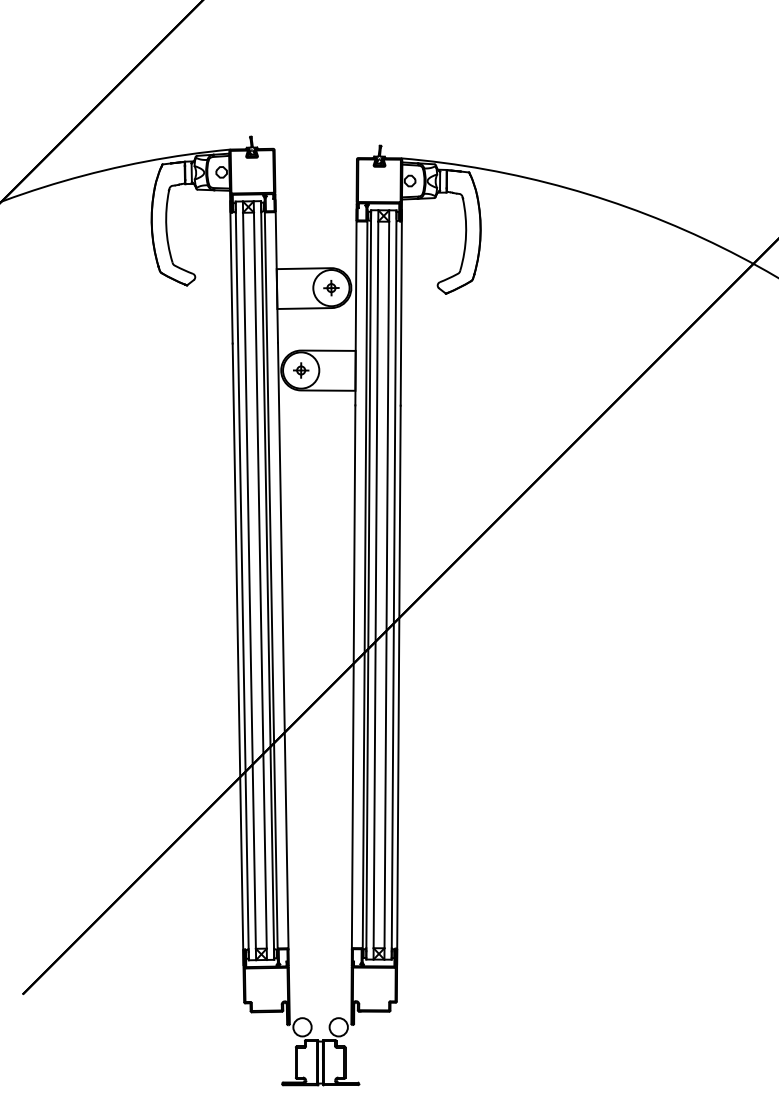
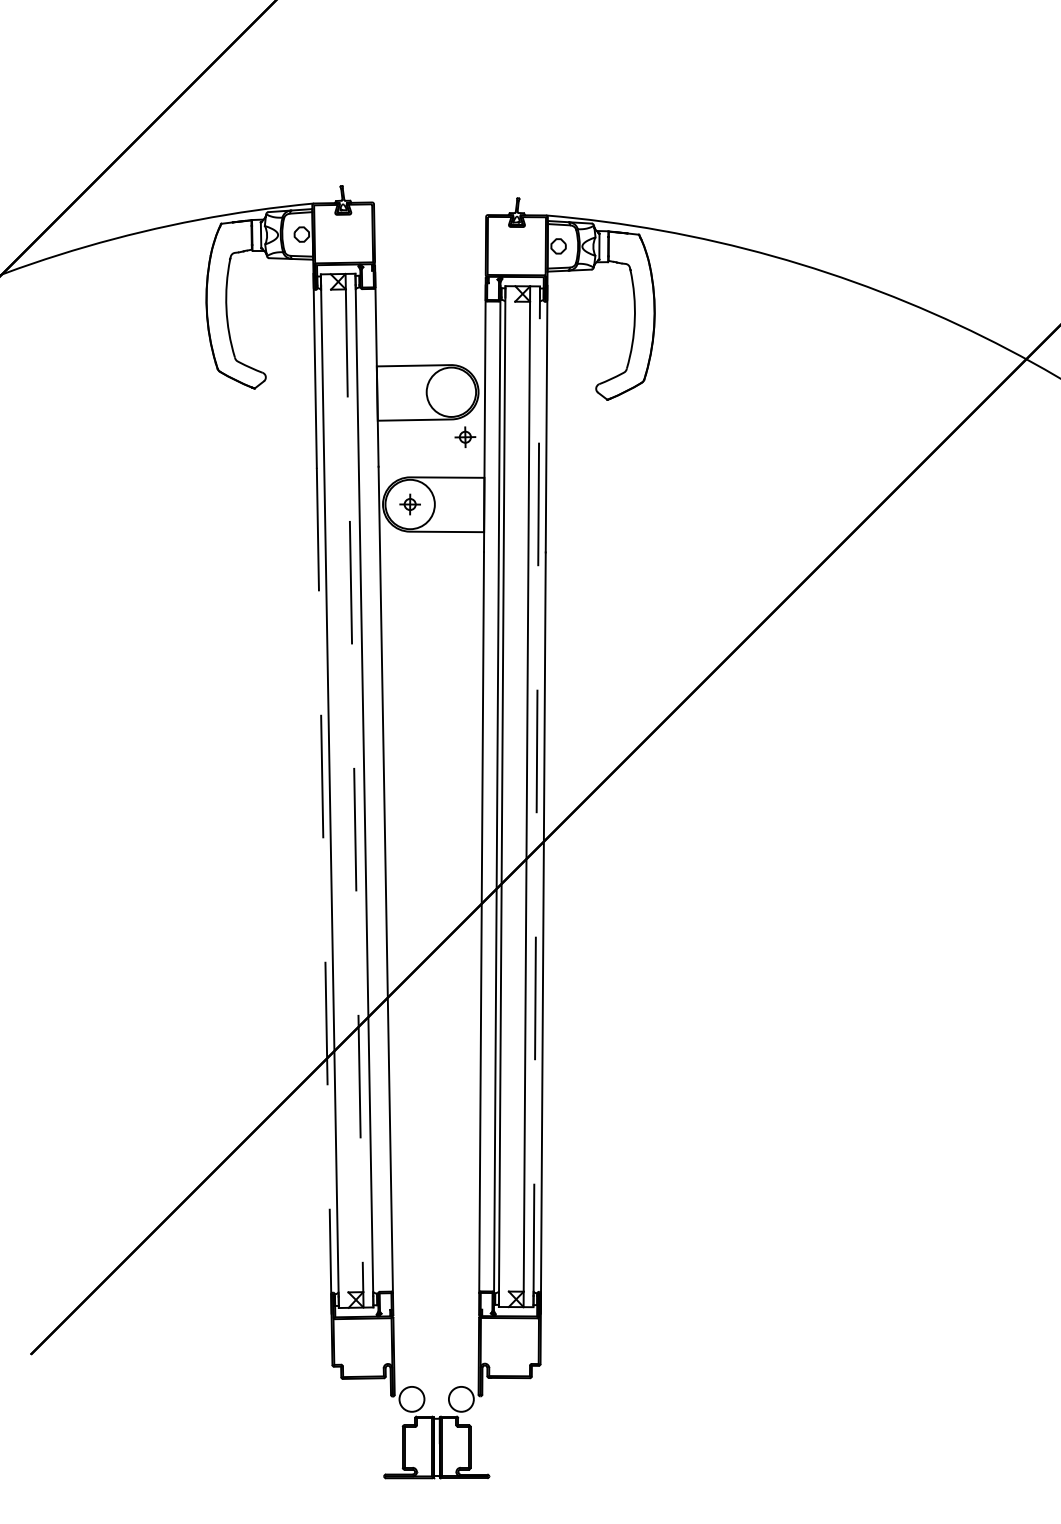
part: (331, 287) -> (465, 436), moved
line: (249, 580) -> (339, 790), removed
line: (260, 580) -> (354, 790), solid -> dashed
line: (271, 582) -> (369, 793), removed
line: (375, 584) -> (511, 796), removed
line: (393, 584) -> (536, 796), solid -> dashed
line: (238, 654) -> (324, 891), solid -> dashed

